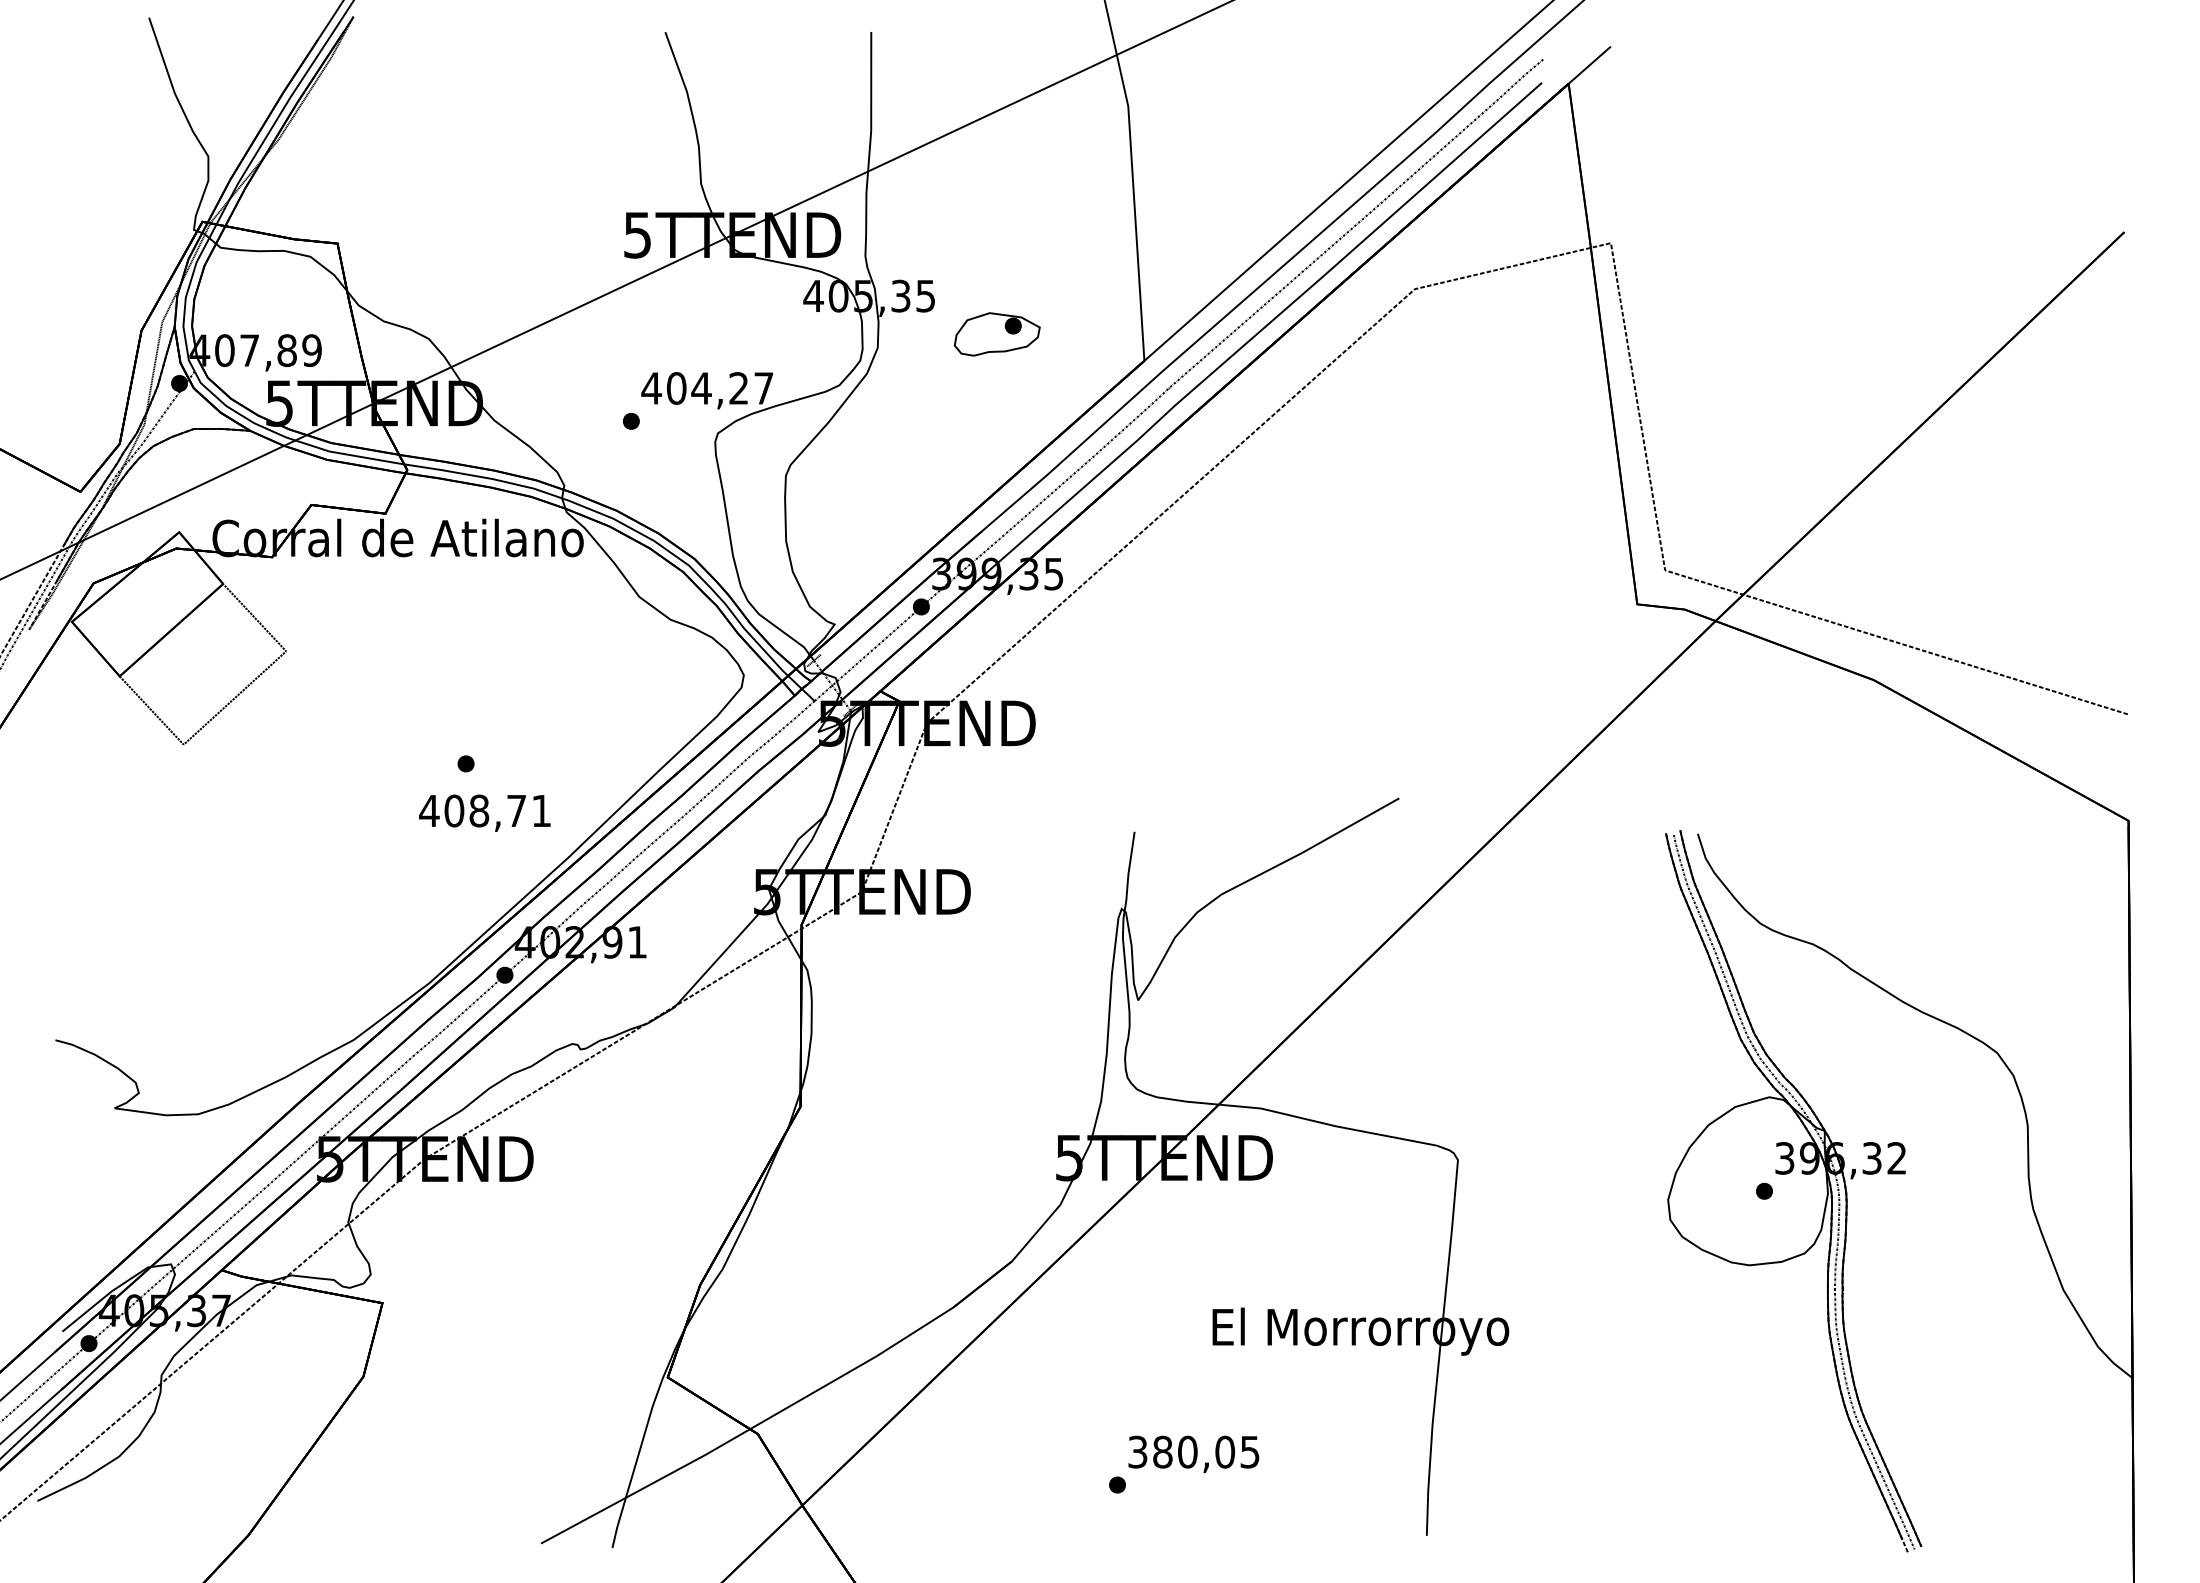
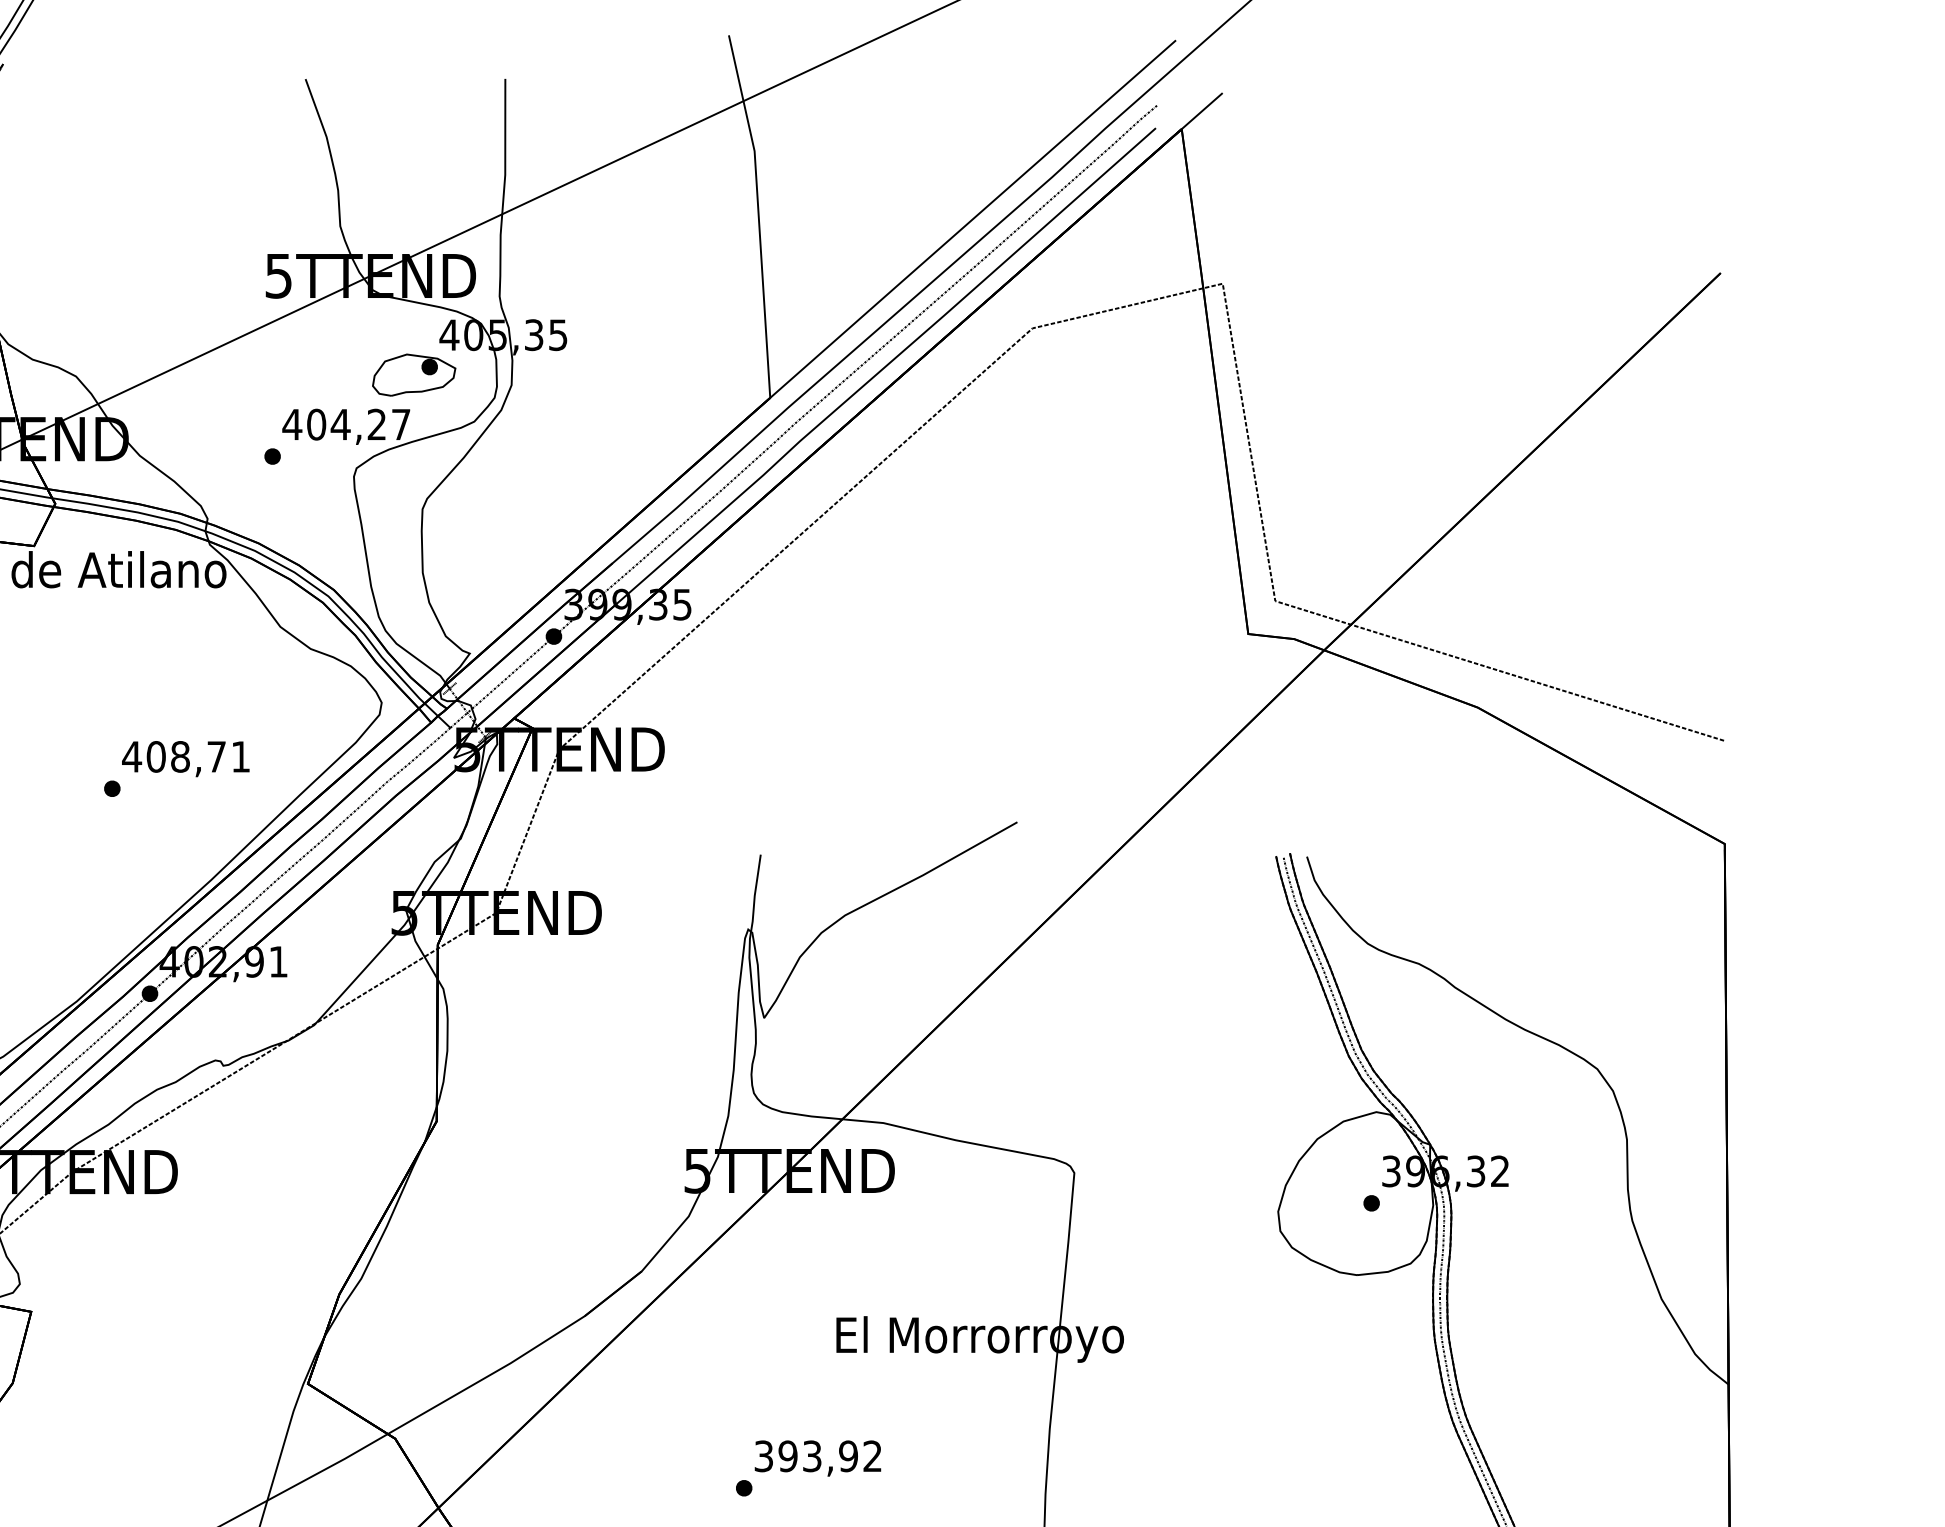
part: (996, 334) -> (413, 375), moved
text: (484, 812) -> (185, 758), moved
text: (1206, 1451) -> (830, 1455), 380,05 -> 393,92

